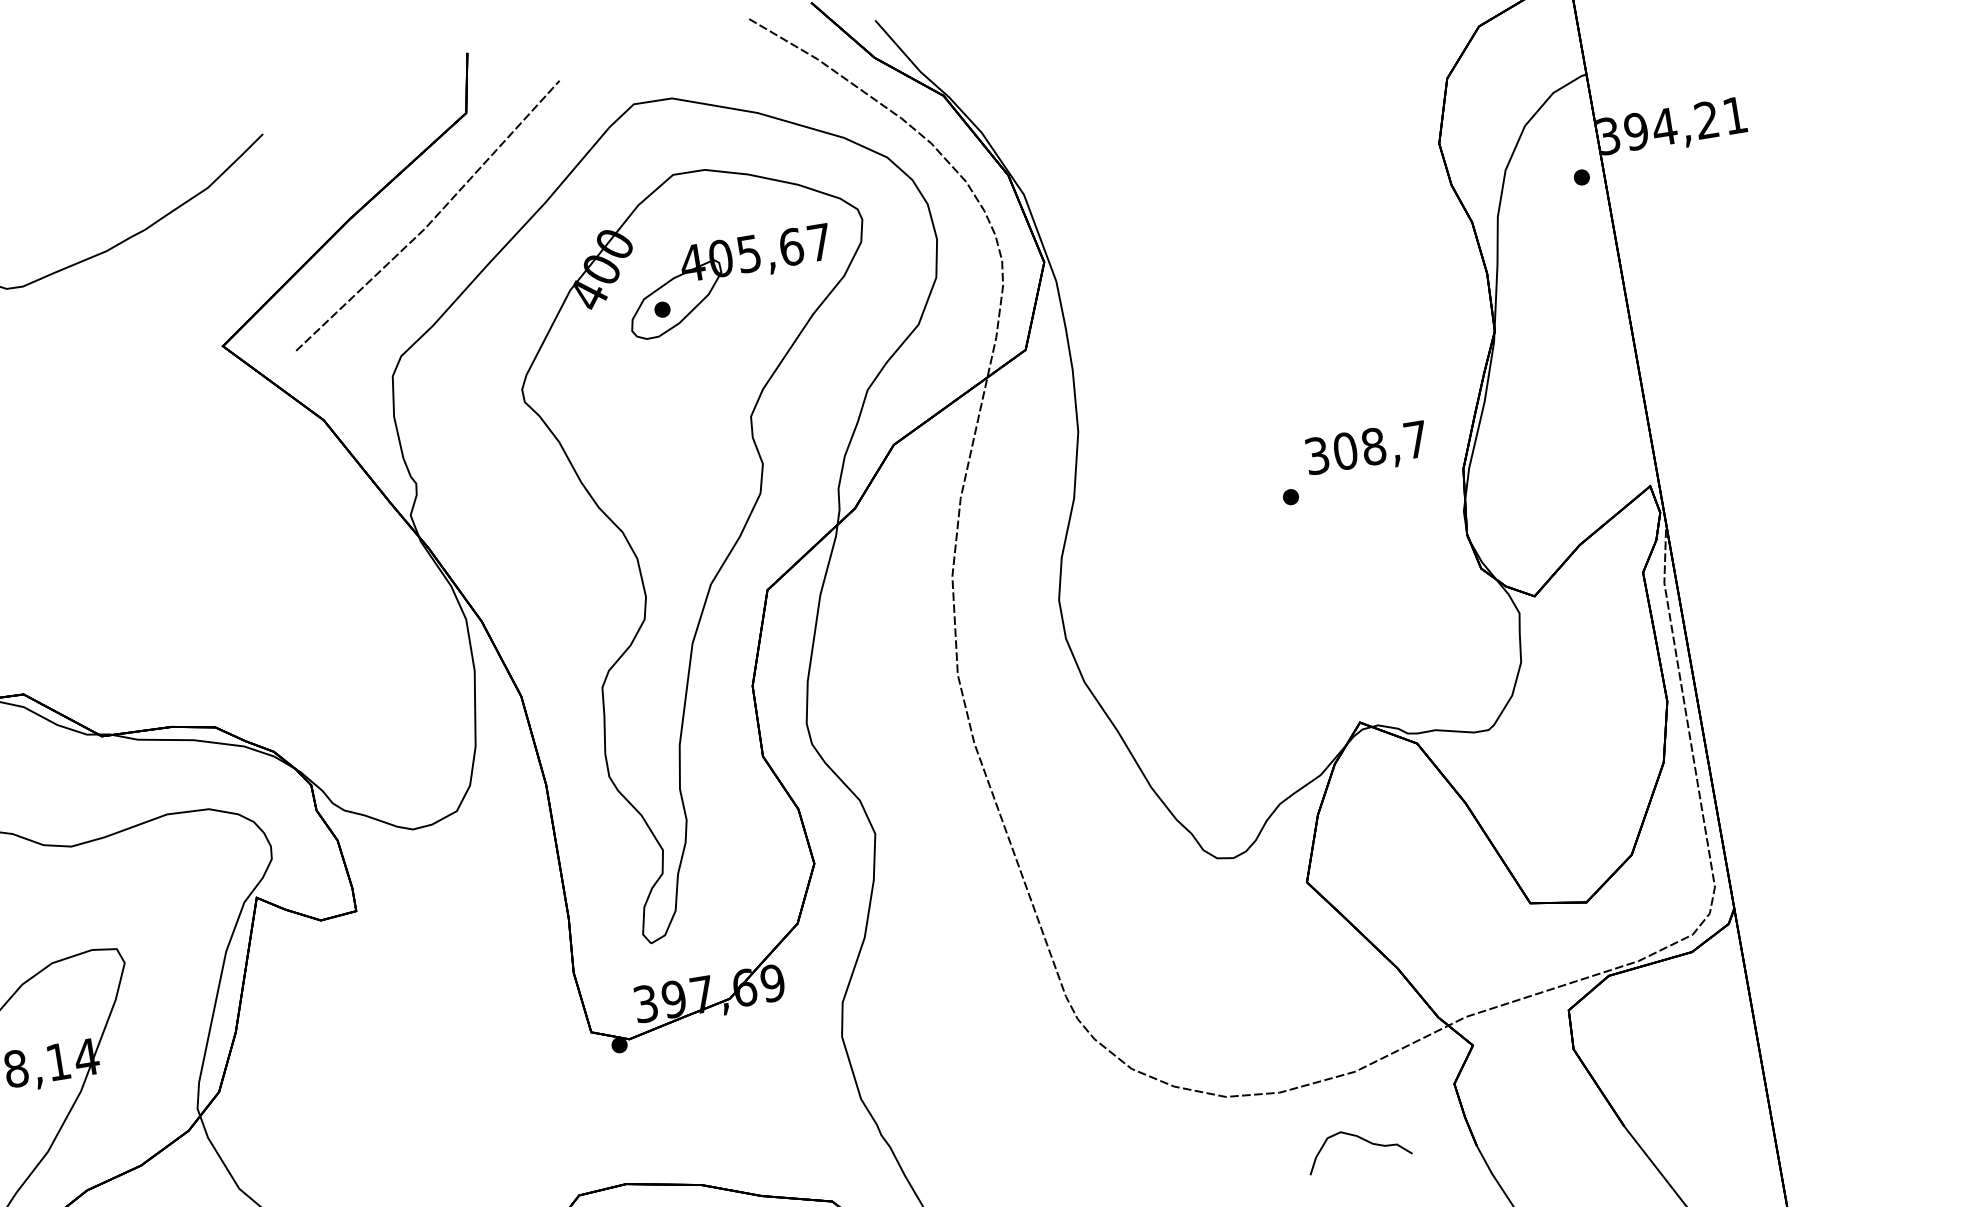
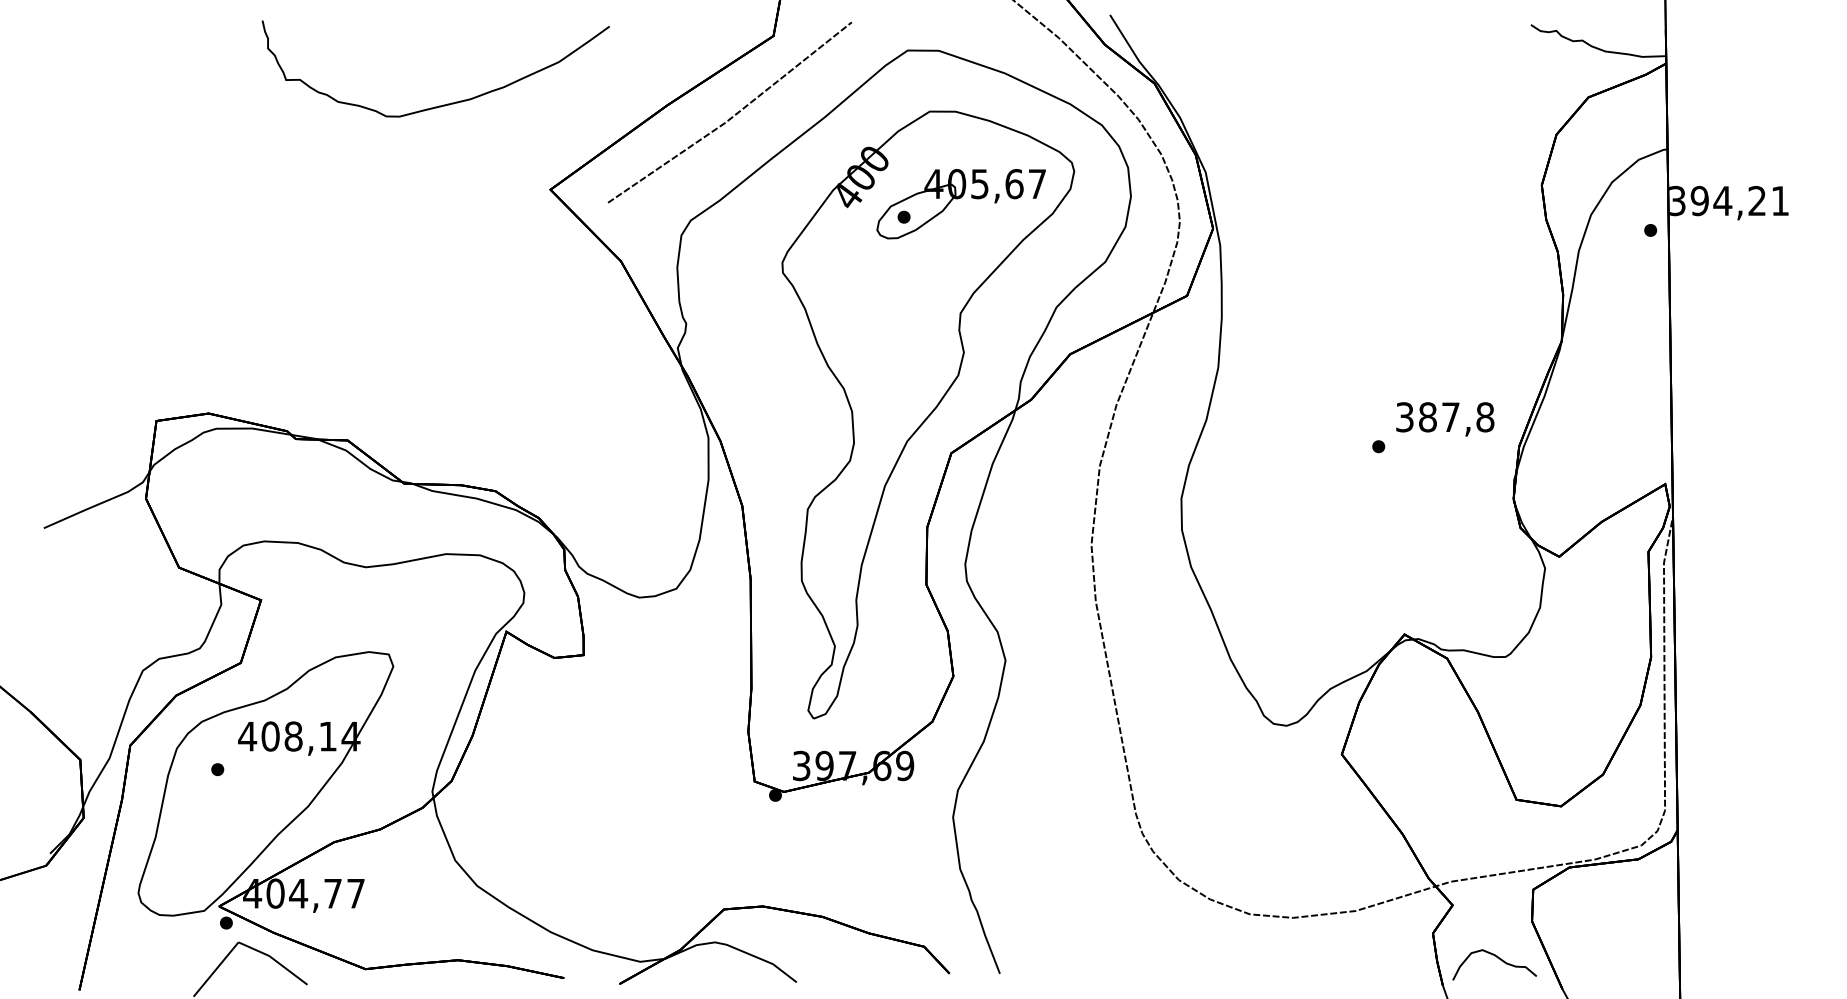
text: (1380, 445) -> (1456, 417), 308,7 -> 387,8
curve: (1360, 1139) -> (1497, 958), moved

